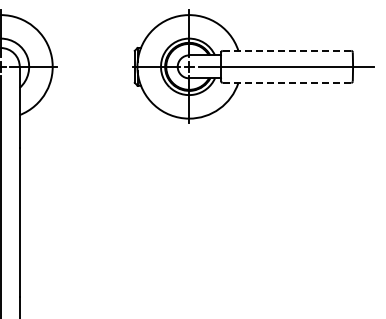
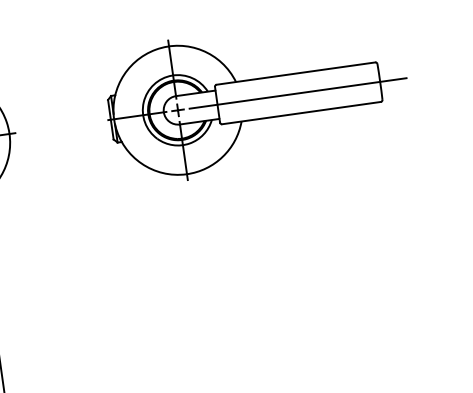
line: (286, 50) -> (295, 73), dashed -> solid
line: (287, 82) -> (302, 112), dashed -> solid

